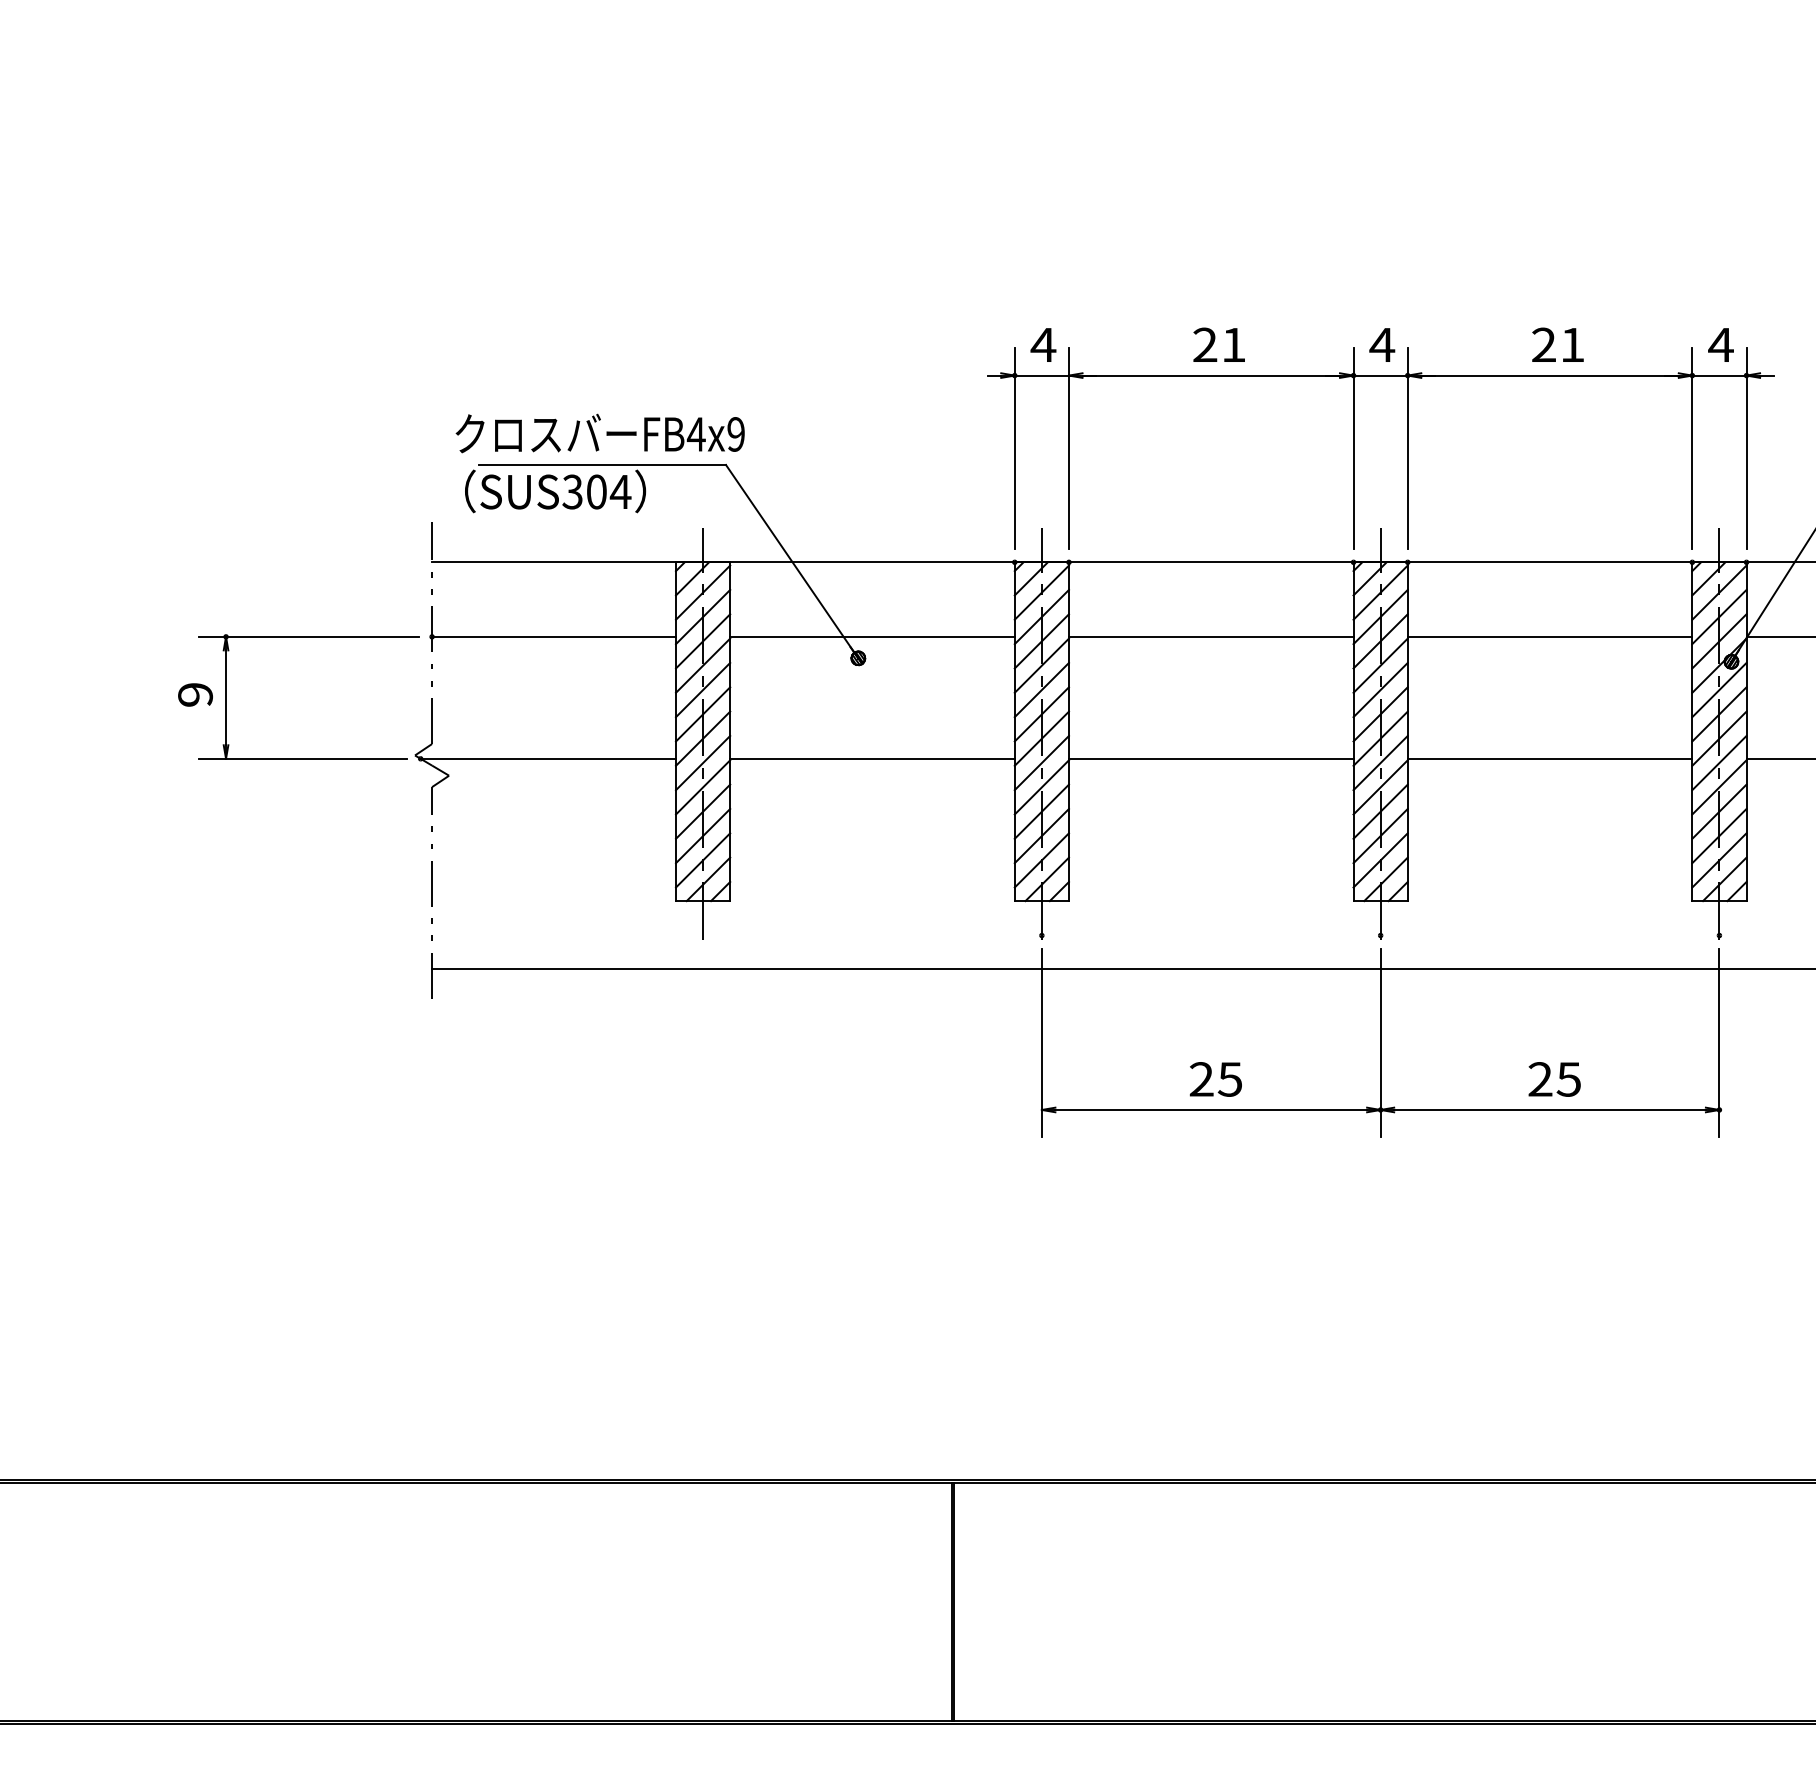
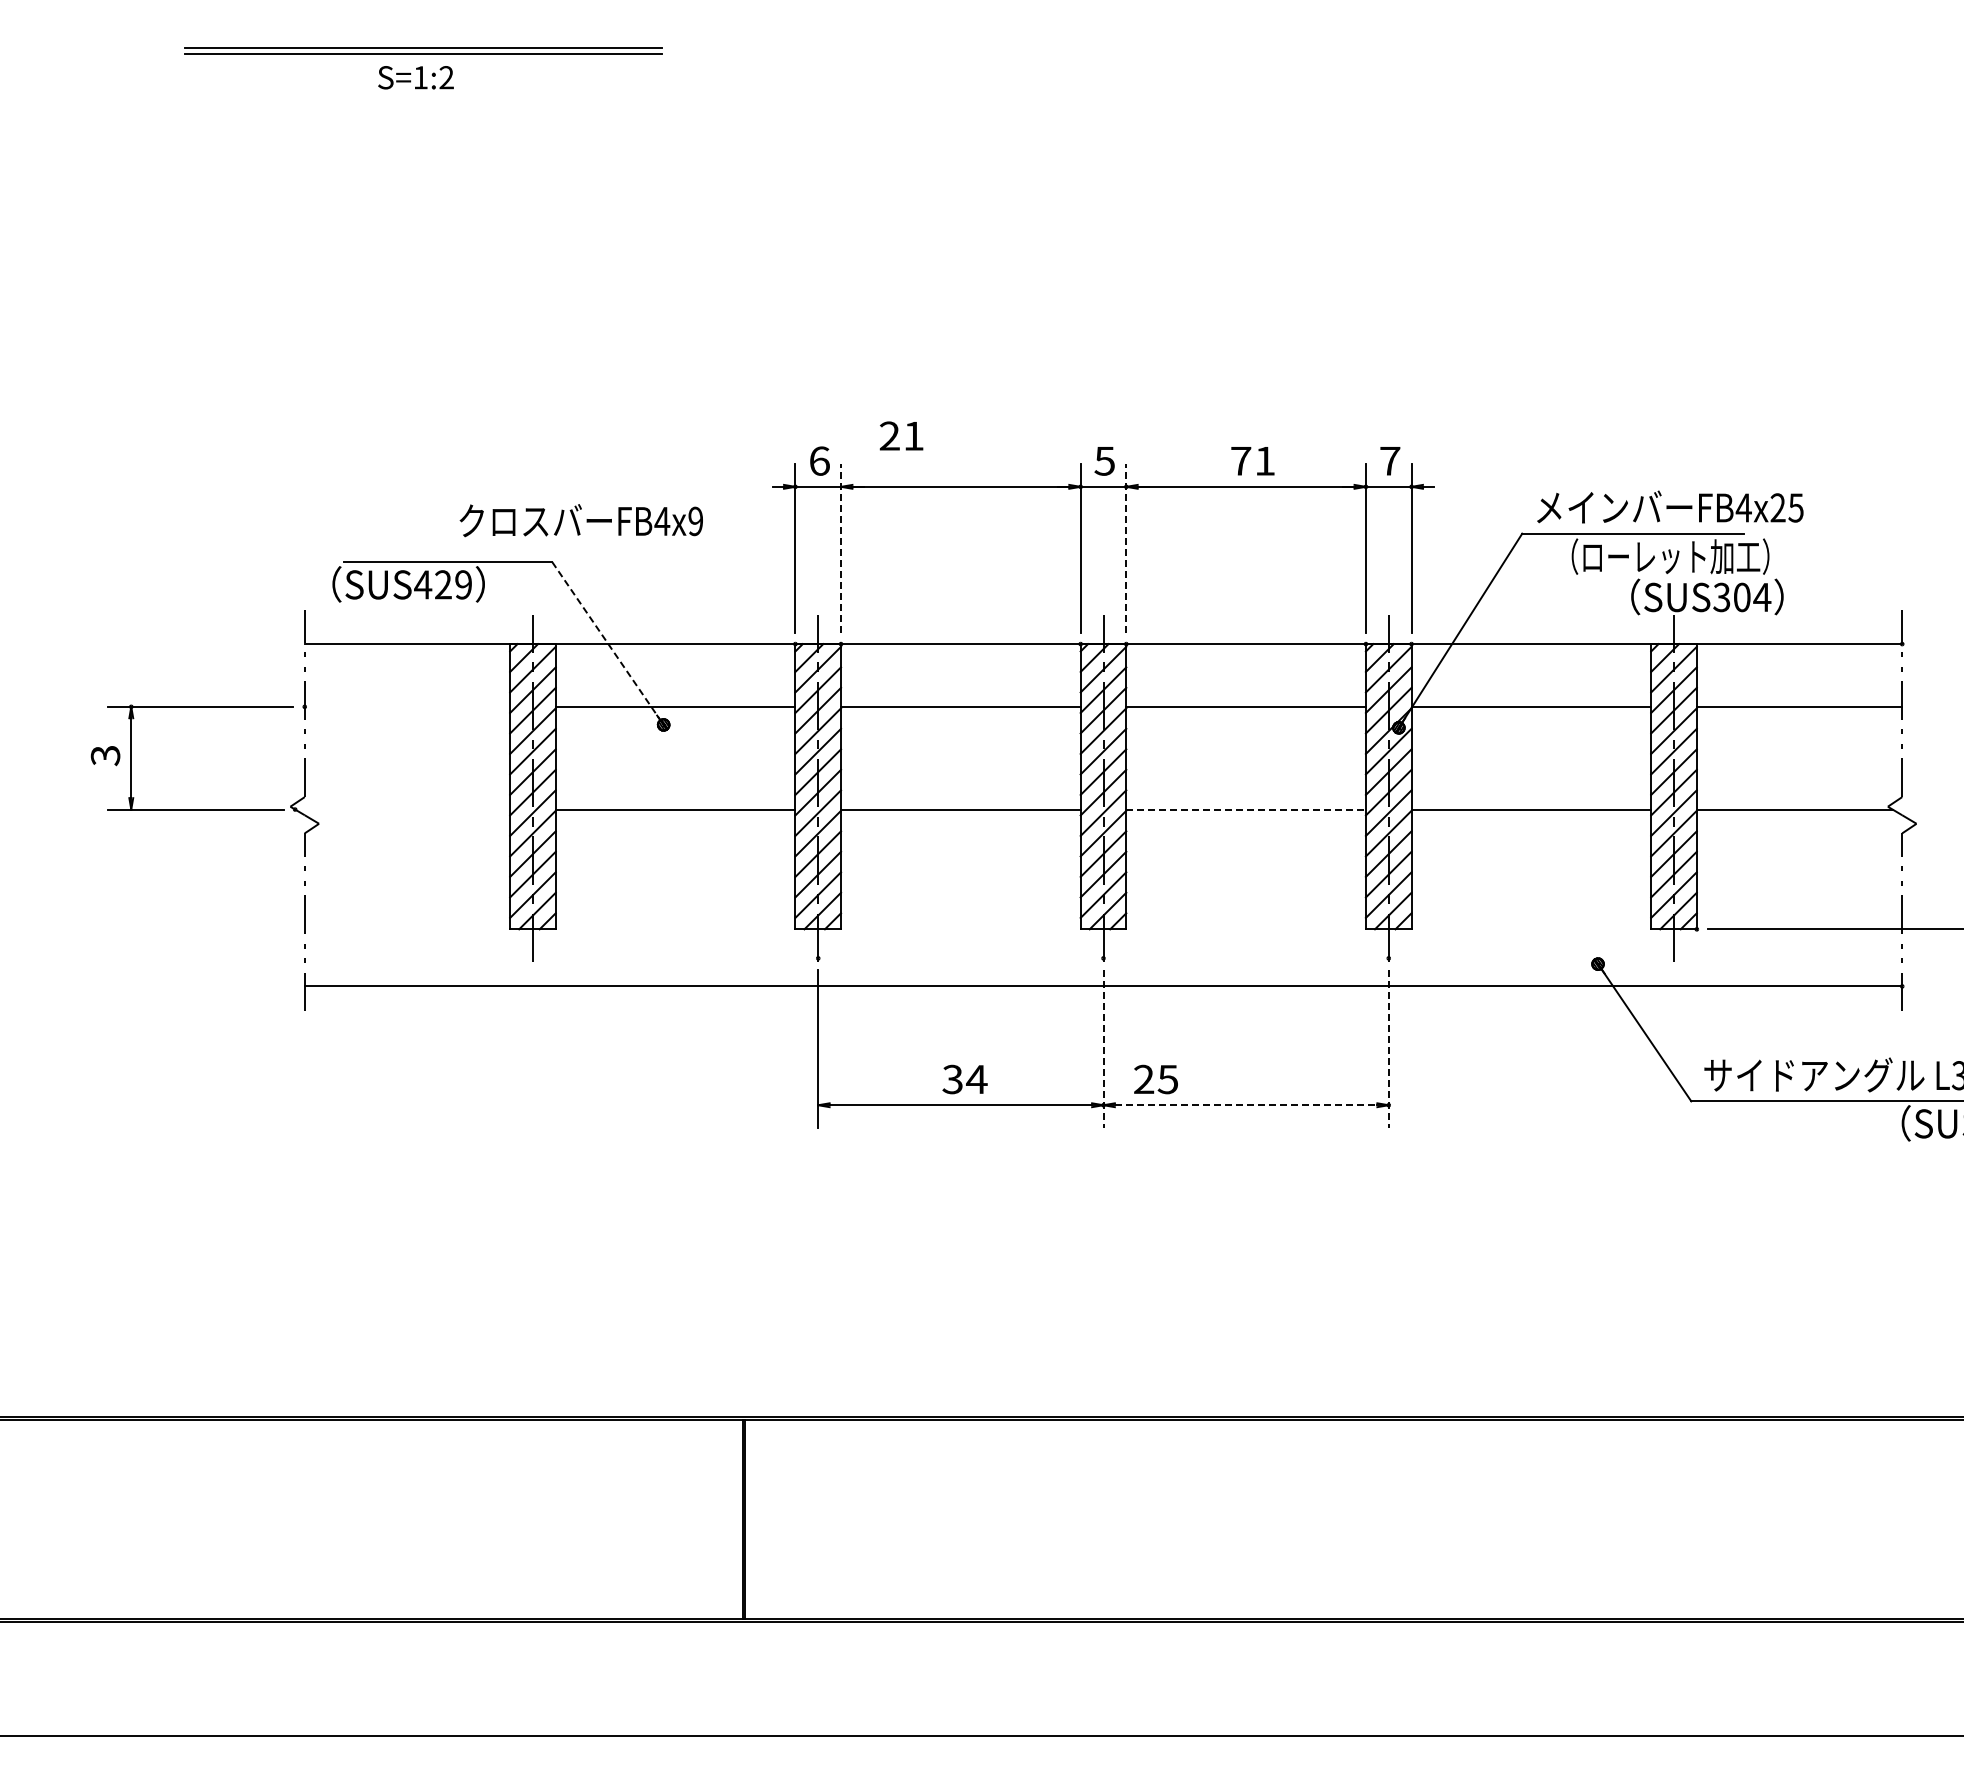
text: (1043, 344) -> (819, 460), 4 -> 6
text: (1219, 344) -> (901, 435), moved
text: (1544, 344) -> (1241, 460), 21 -> 71
text: (1381, 345) -> (1104, 461), 4 -> 5
text: (1720, 345) -> (1389, 461), 4 -> 7
text: (599, 433) -> (580, 520), moved
line: (1069, 447) -> (841, 547), solid -> dashed
line: (1407, 447) -> (1126, 547), solid -> dashed
text: (596, 491) -> (443, 584), SUS304 -> SUS429
line: (791, 560) -> (607, 642), solid -> dashed
line: (554, 636) -> (407, 706), removed
text: (195, 695) -> (105, 756), 9 -> 3
line: (548, 758) -> (402, 809), removed
line: (1550, 758) -> (1246, 809), solid -> dashed
line: (1380, 1043) -> (1103, 1049), solid -> dashed
line: (1719, 1043) -> (1388, 1049), solid -> dashed
text: (1215, 1079) -> (964, 1079), 25 -> 34
text: (1554, 1079) -> (1155, 1079), moved
line: (1550, 1110) -> (1246, 1105), solid -> dashed

